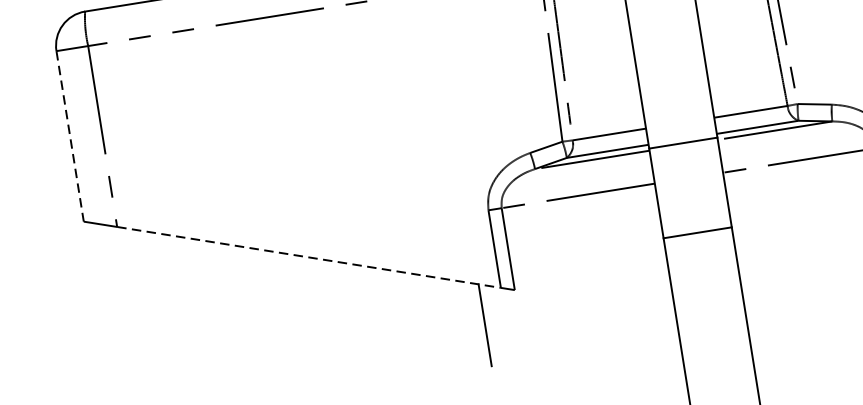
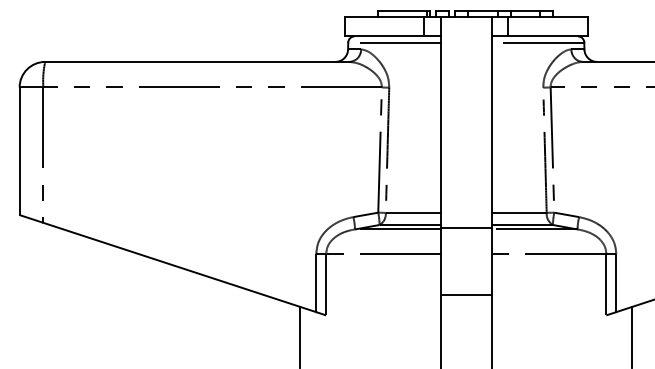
line: (69, 136) -> (19, 151), dashed -> solid
line: (308, 257) -> (179, 267), dashed -> solid

